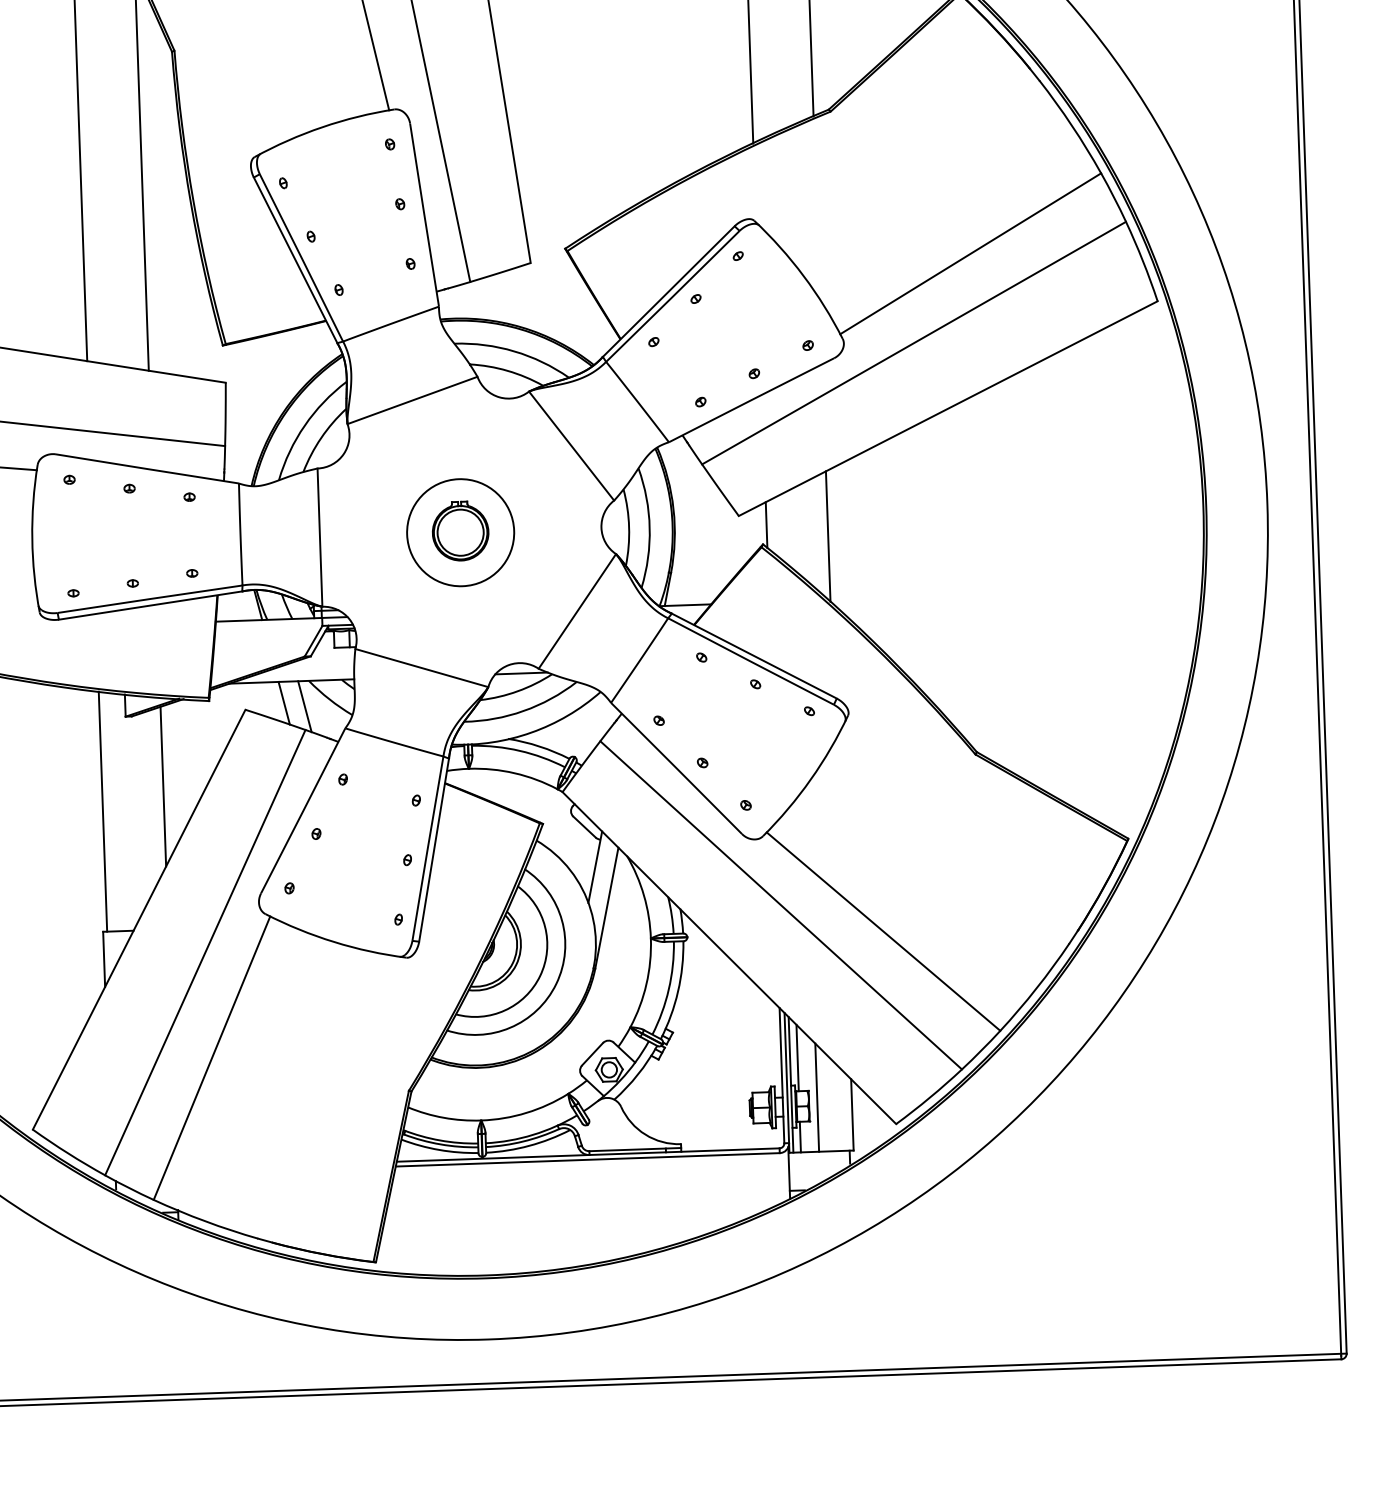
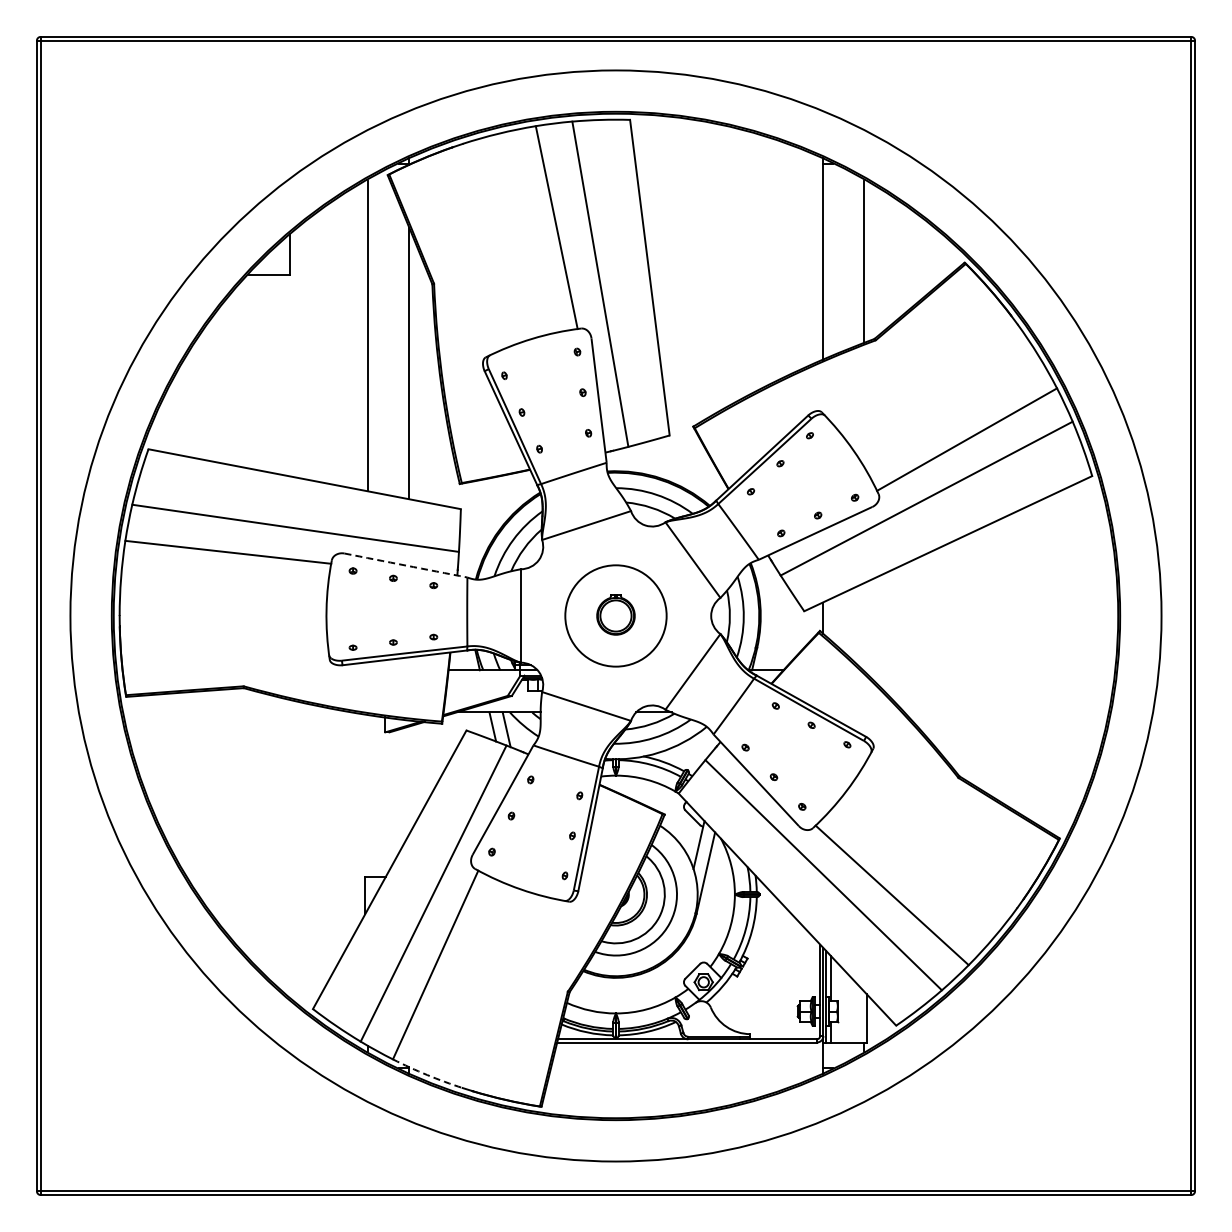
arc: (146, 468) -> (405, 565), solid -> dashed
circle: (459, 532) -> (615, 615), size x1.4
line: (828, 536) -> (864, 627), removed
line: (163, 786) -> (409, 780), removed
line: (102, 811) -> (367, 795), removed
line: (817, 1096) -> (843, 1005), removed
arc: (205, 1221) -> (427, 1075), solid -> dashed

